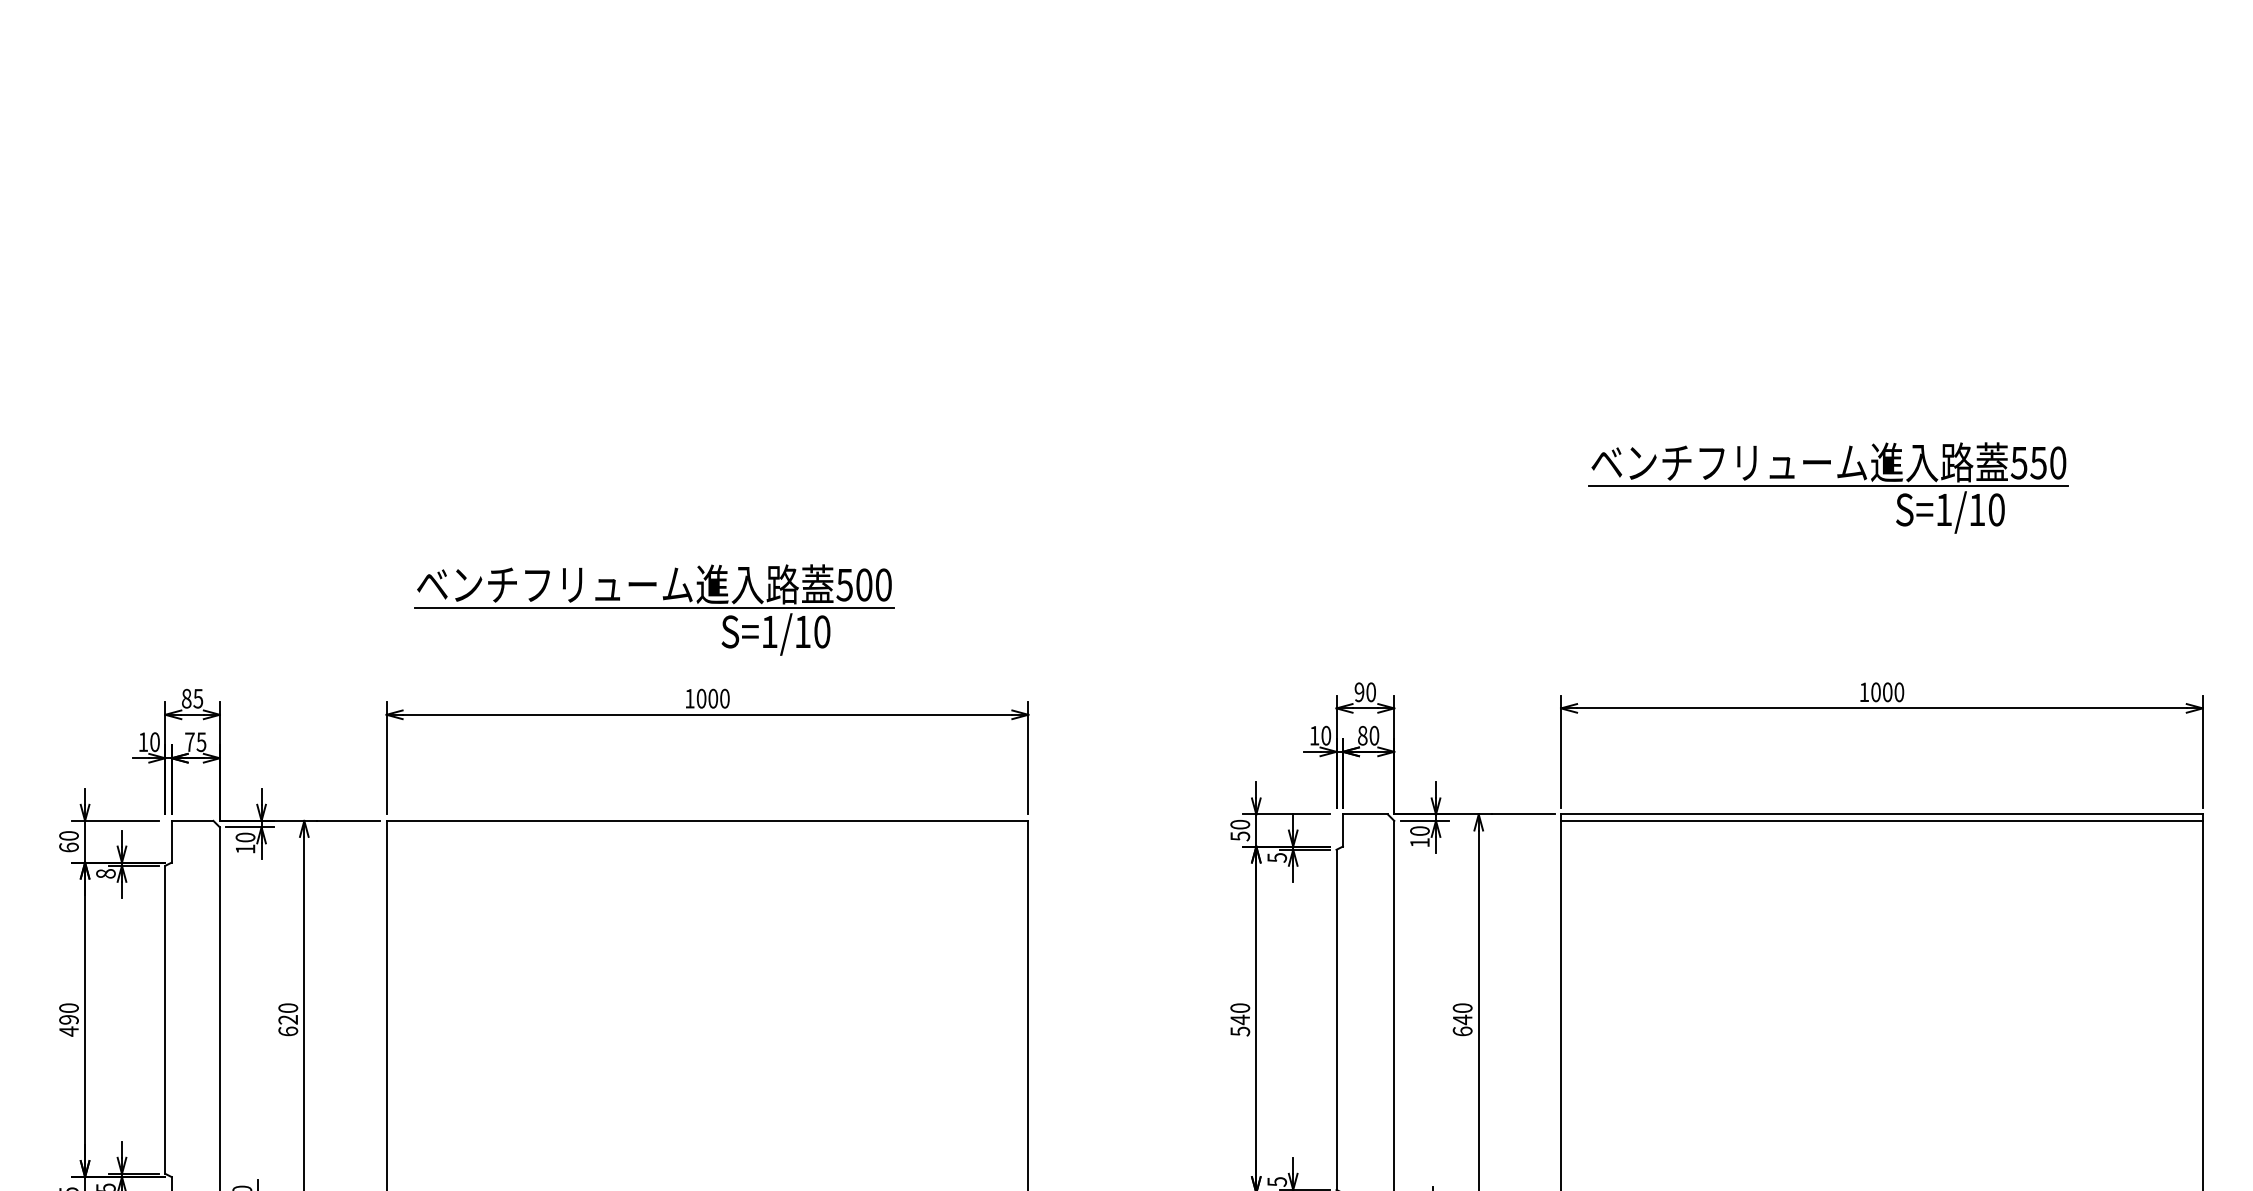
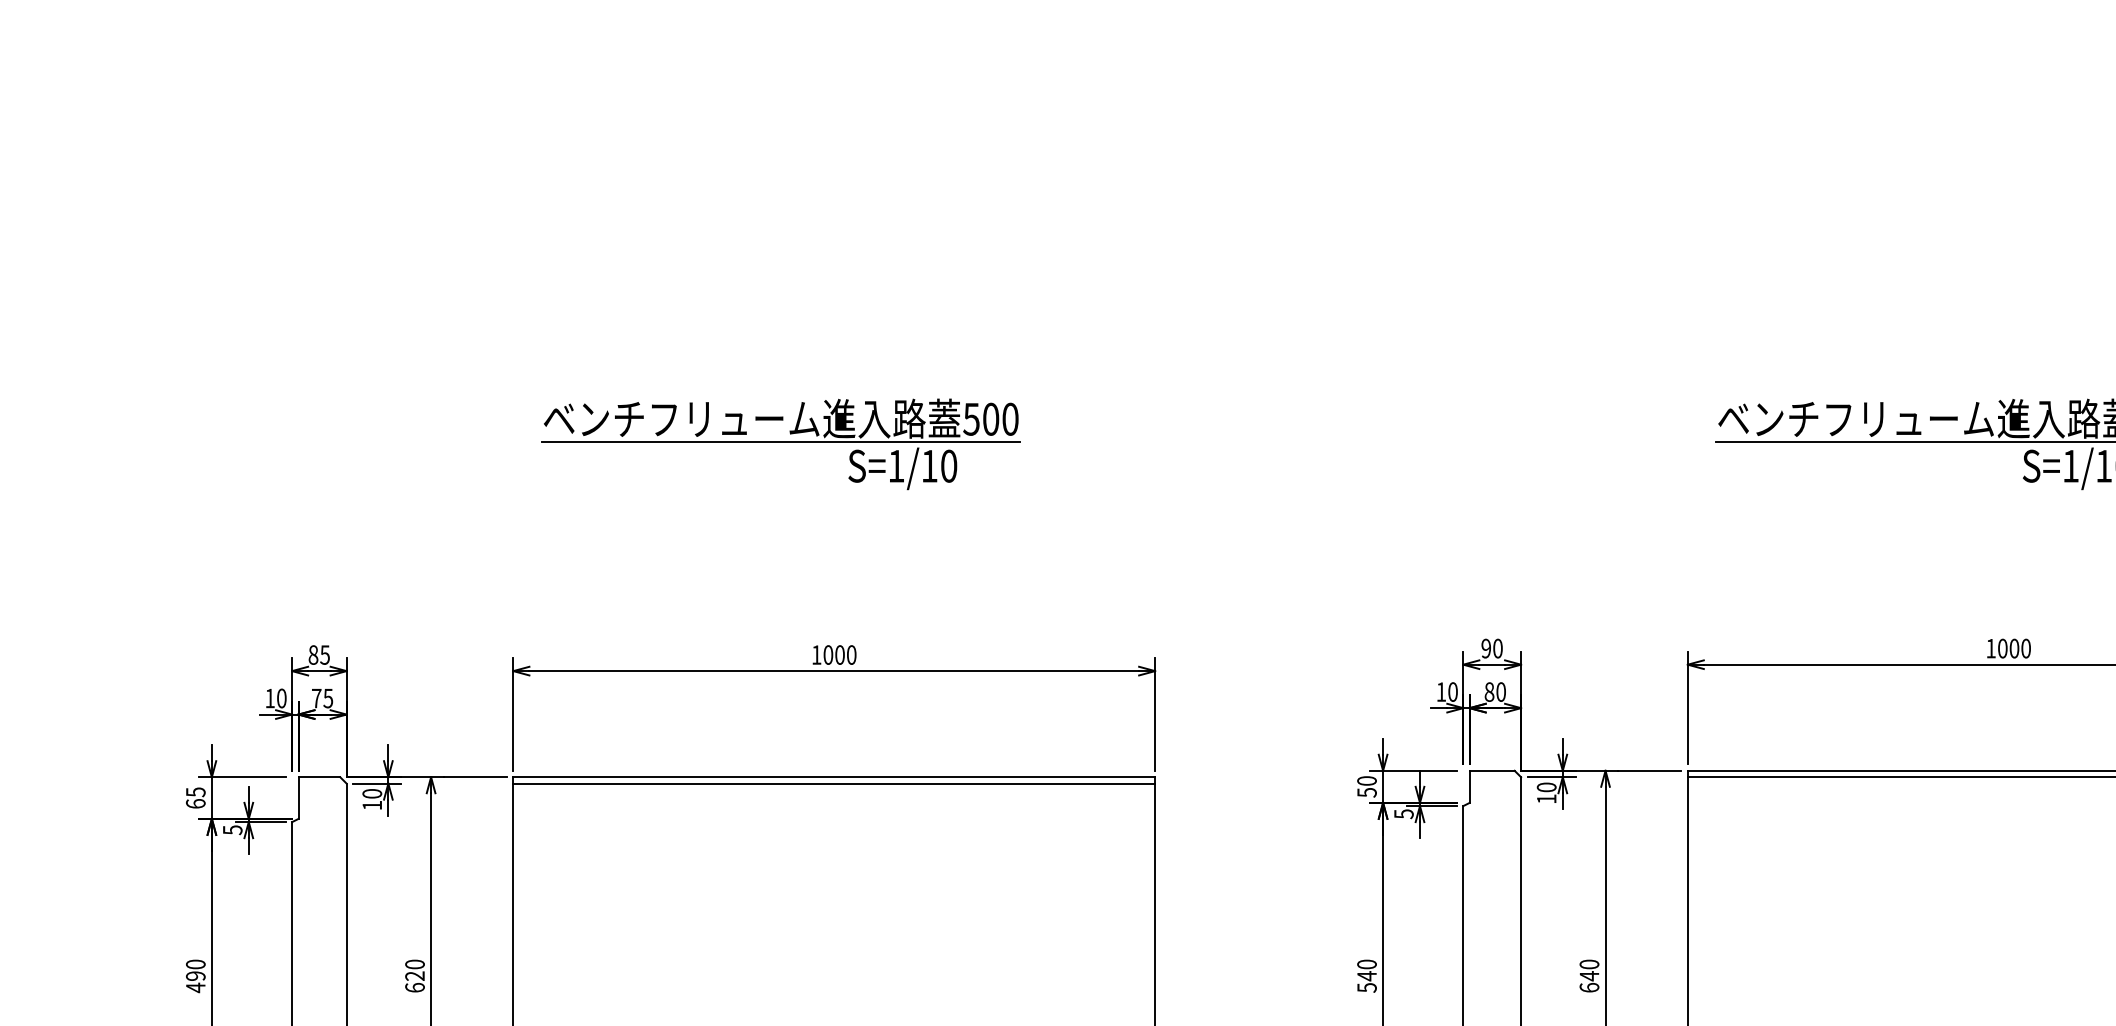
part: (654, 609) -> (781, 443), moved
line: (707, 827) -> (834, 783), added
text: (68, 835) -> (195, 791), 60 -> 65
text: (105, 873) -> (232, 829), 8 -> 5

